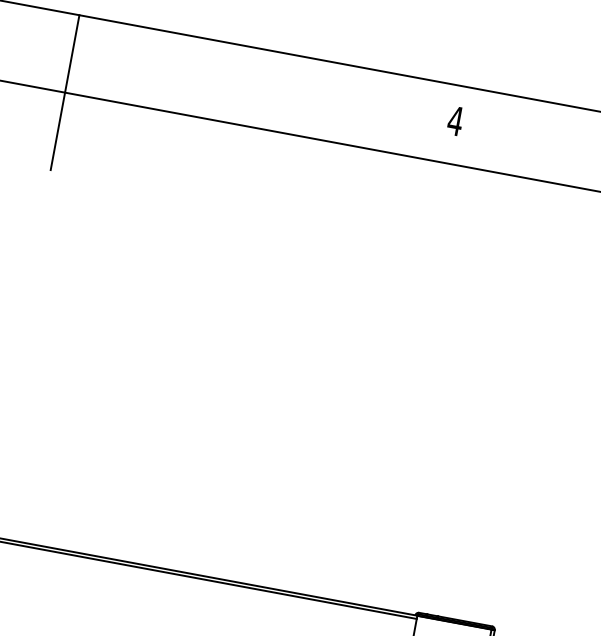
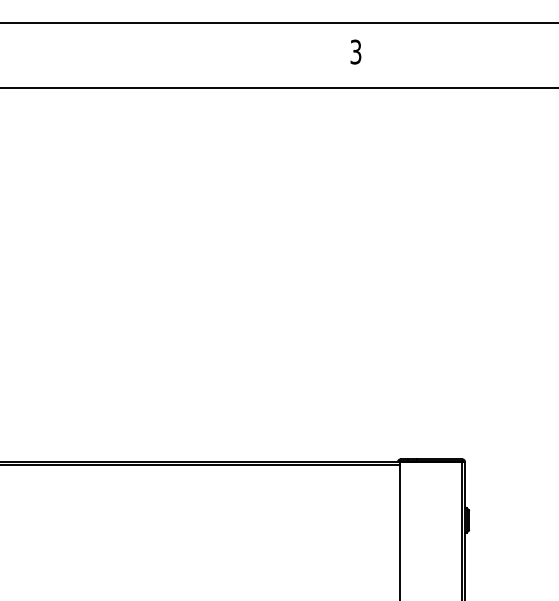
line: (65, 92) -> (32, 87), removed
text: (455, 120) -> (355, 51), 4 -> 3

